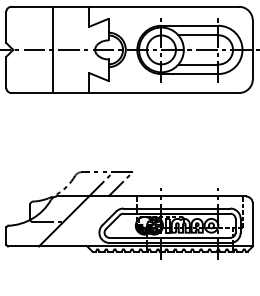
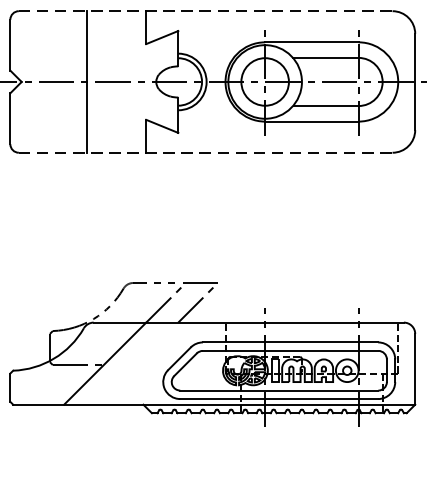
line: (125, 6) -> (206, 10), solid -> dashed
line: (125, 93) -> (206, 153), solid -> dashed

